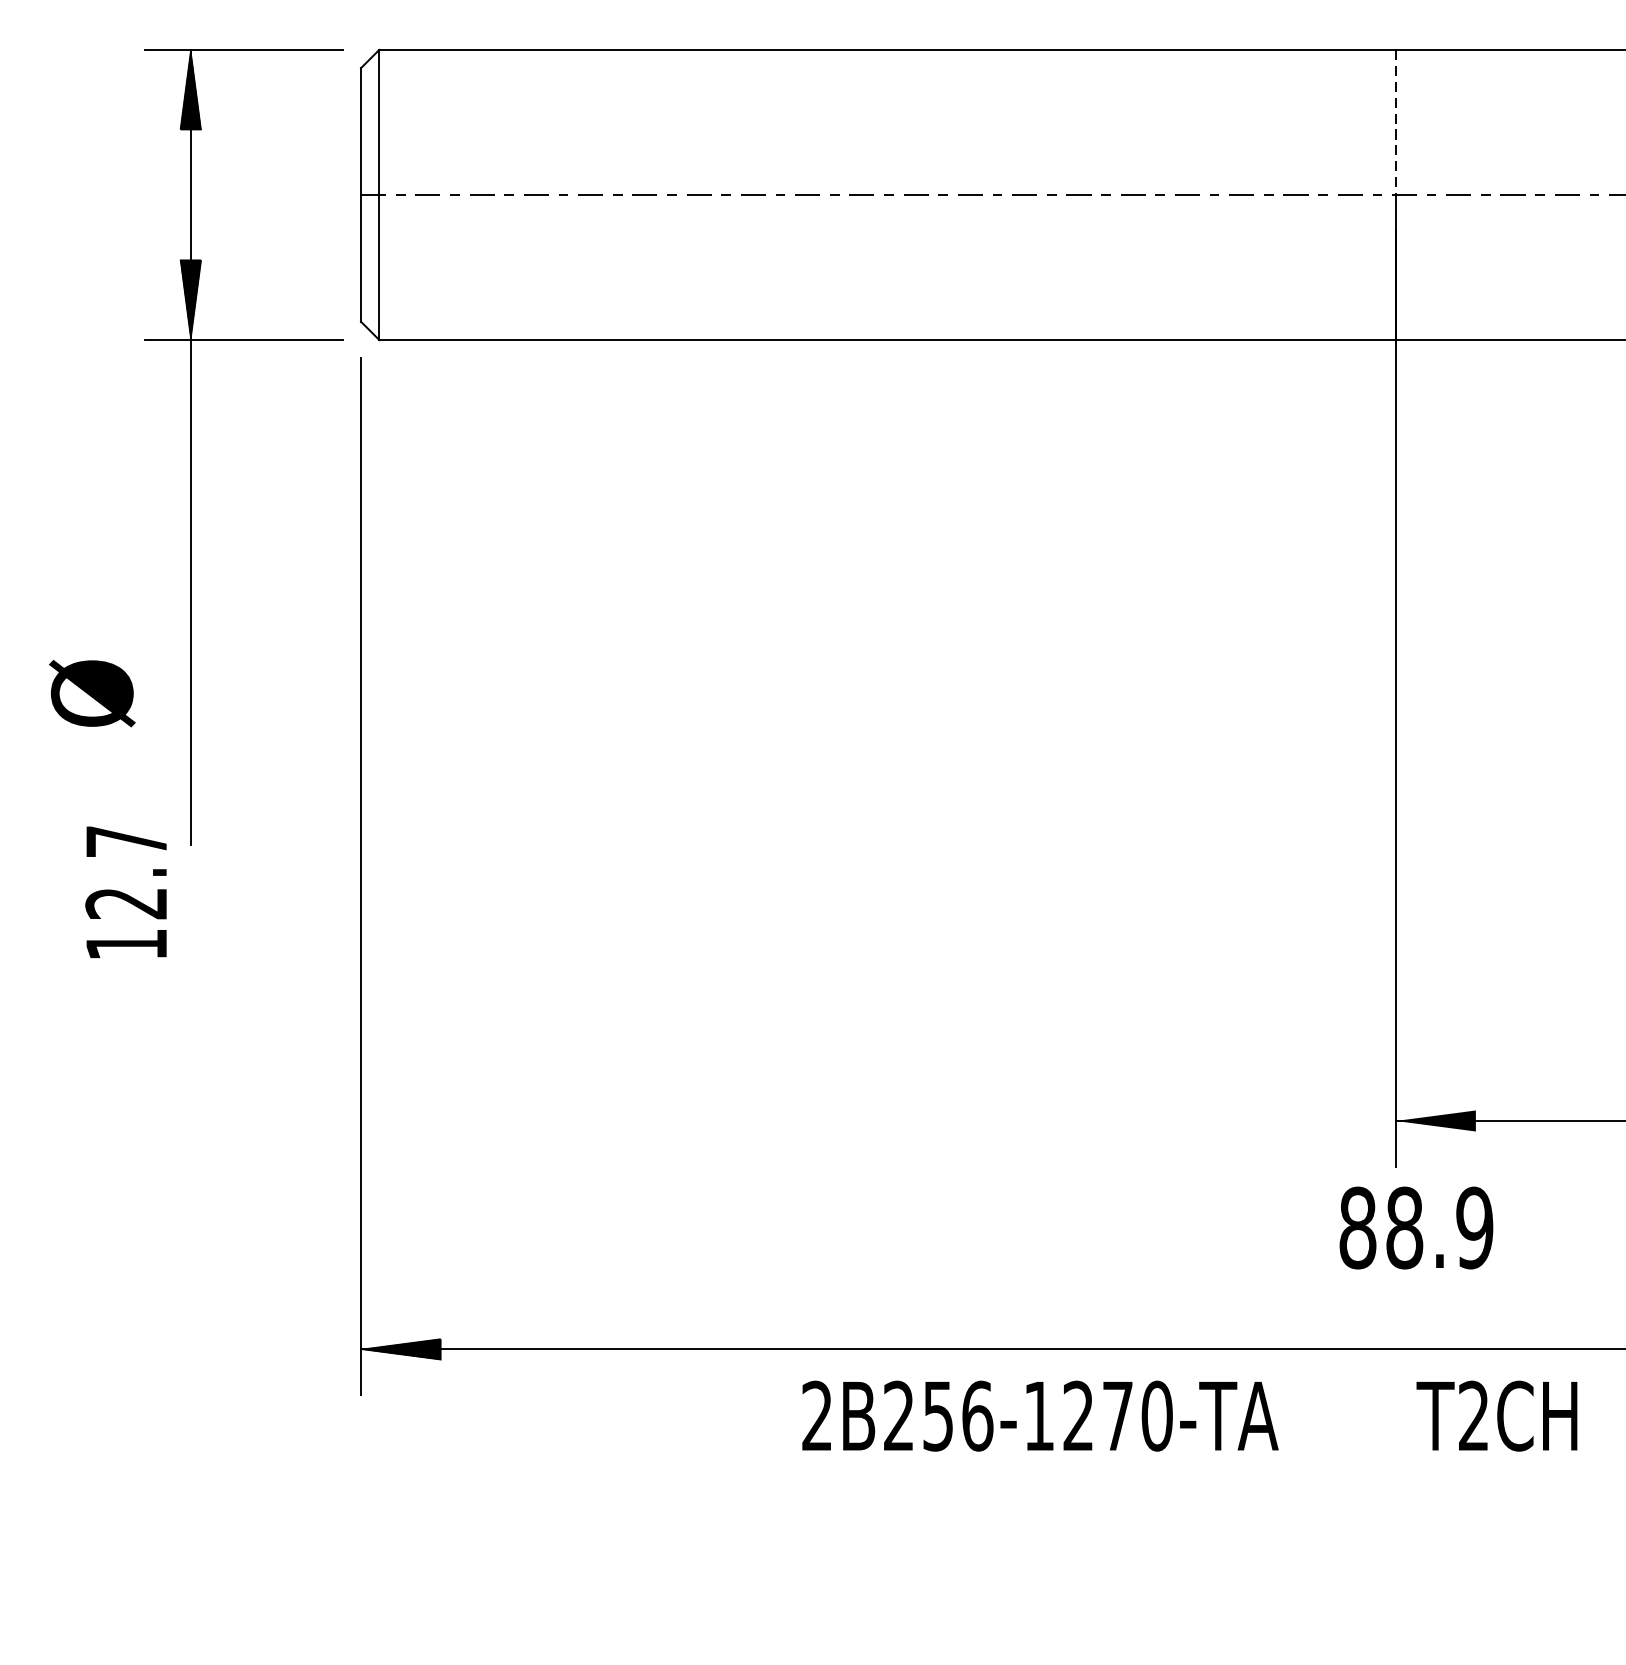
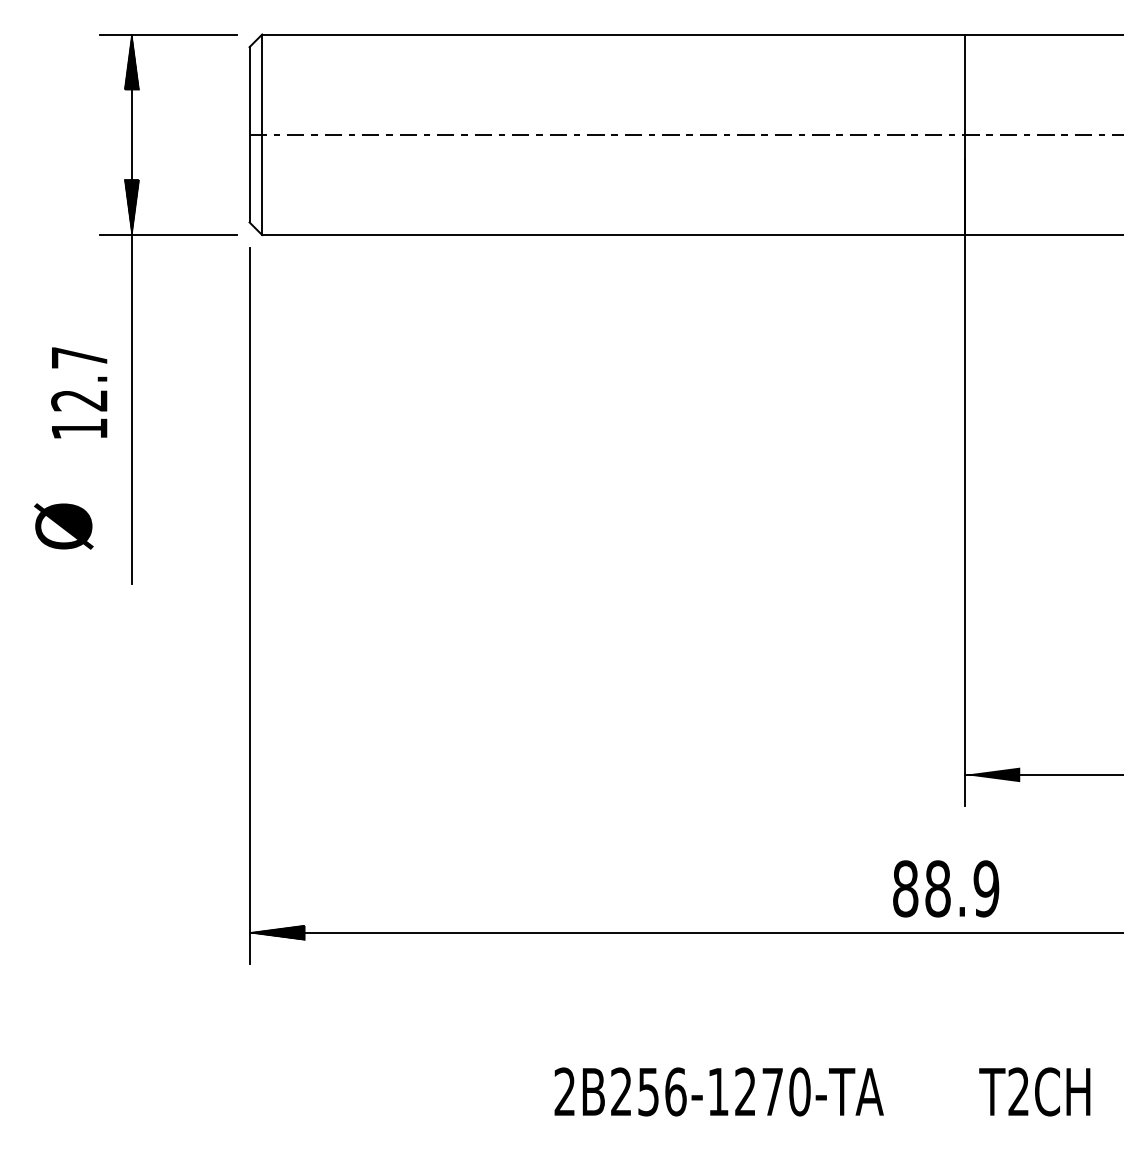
line: (1395, 123) -> (964, 85), dashed -> solid
text: (91, 693) -> (63, 526), moved
text: (126, 891) -> (79, 392), moved
text: (1416, 1227) -> (946, 888), moved
text: (1189, 1415) -> (822, 1091), moved

